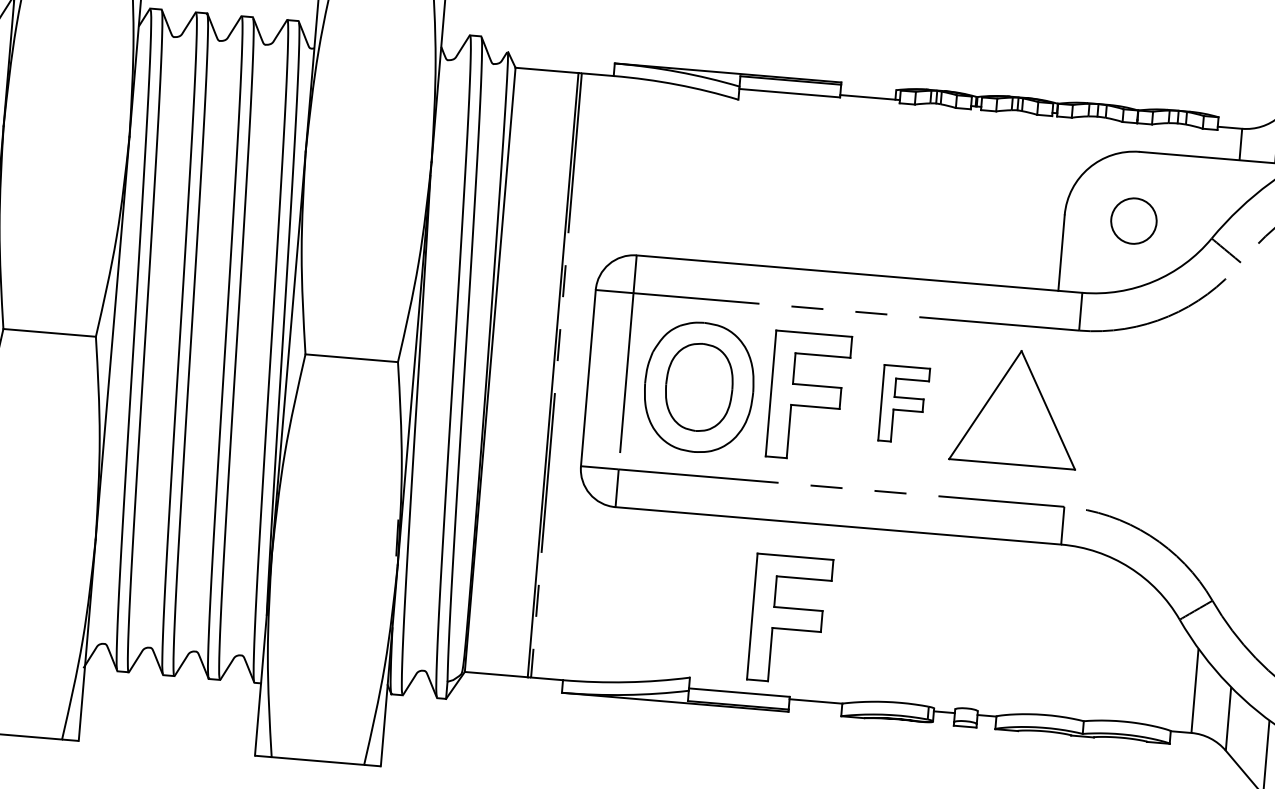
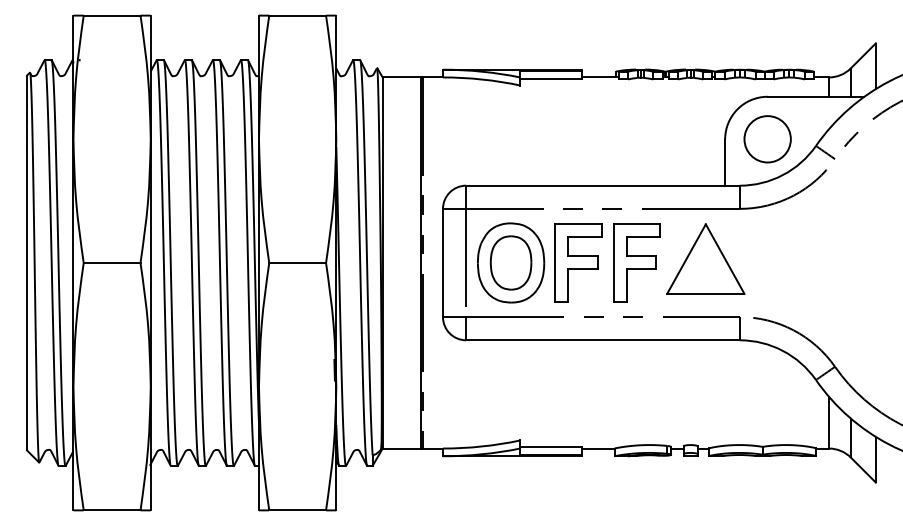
circle: (1133, 221) -> (767, 139), size x1.67
part: (903, 403) -> (636, 262), size x1.67
part: (790, 618) -> (578, 399), removed

